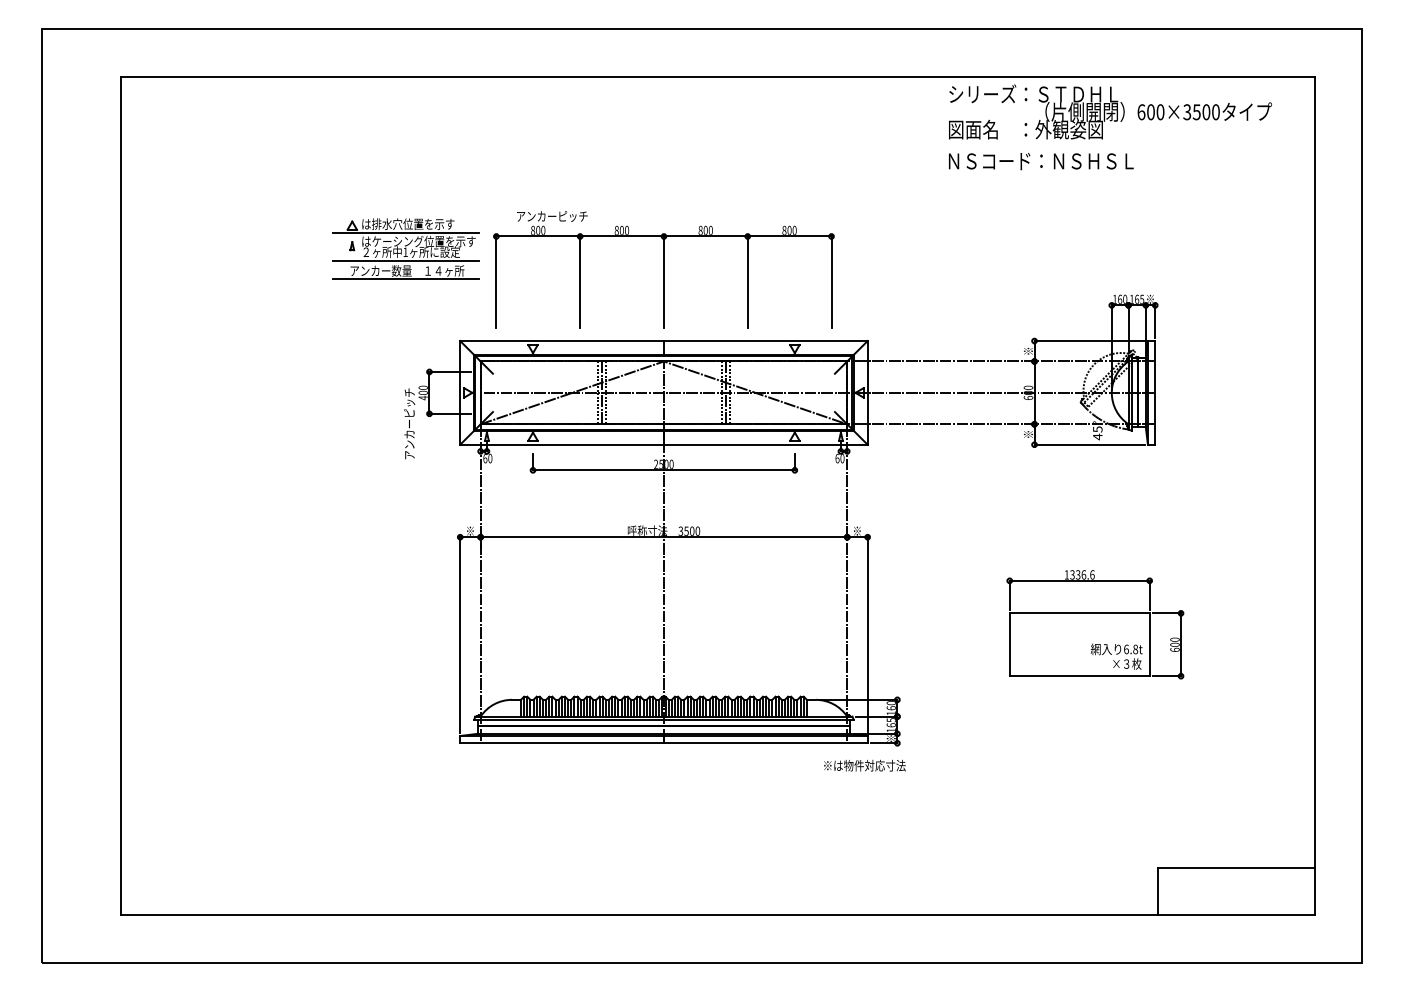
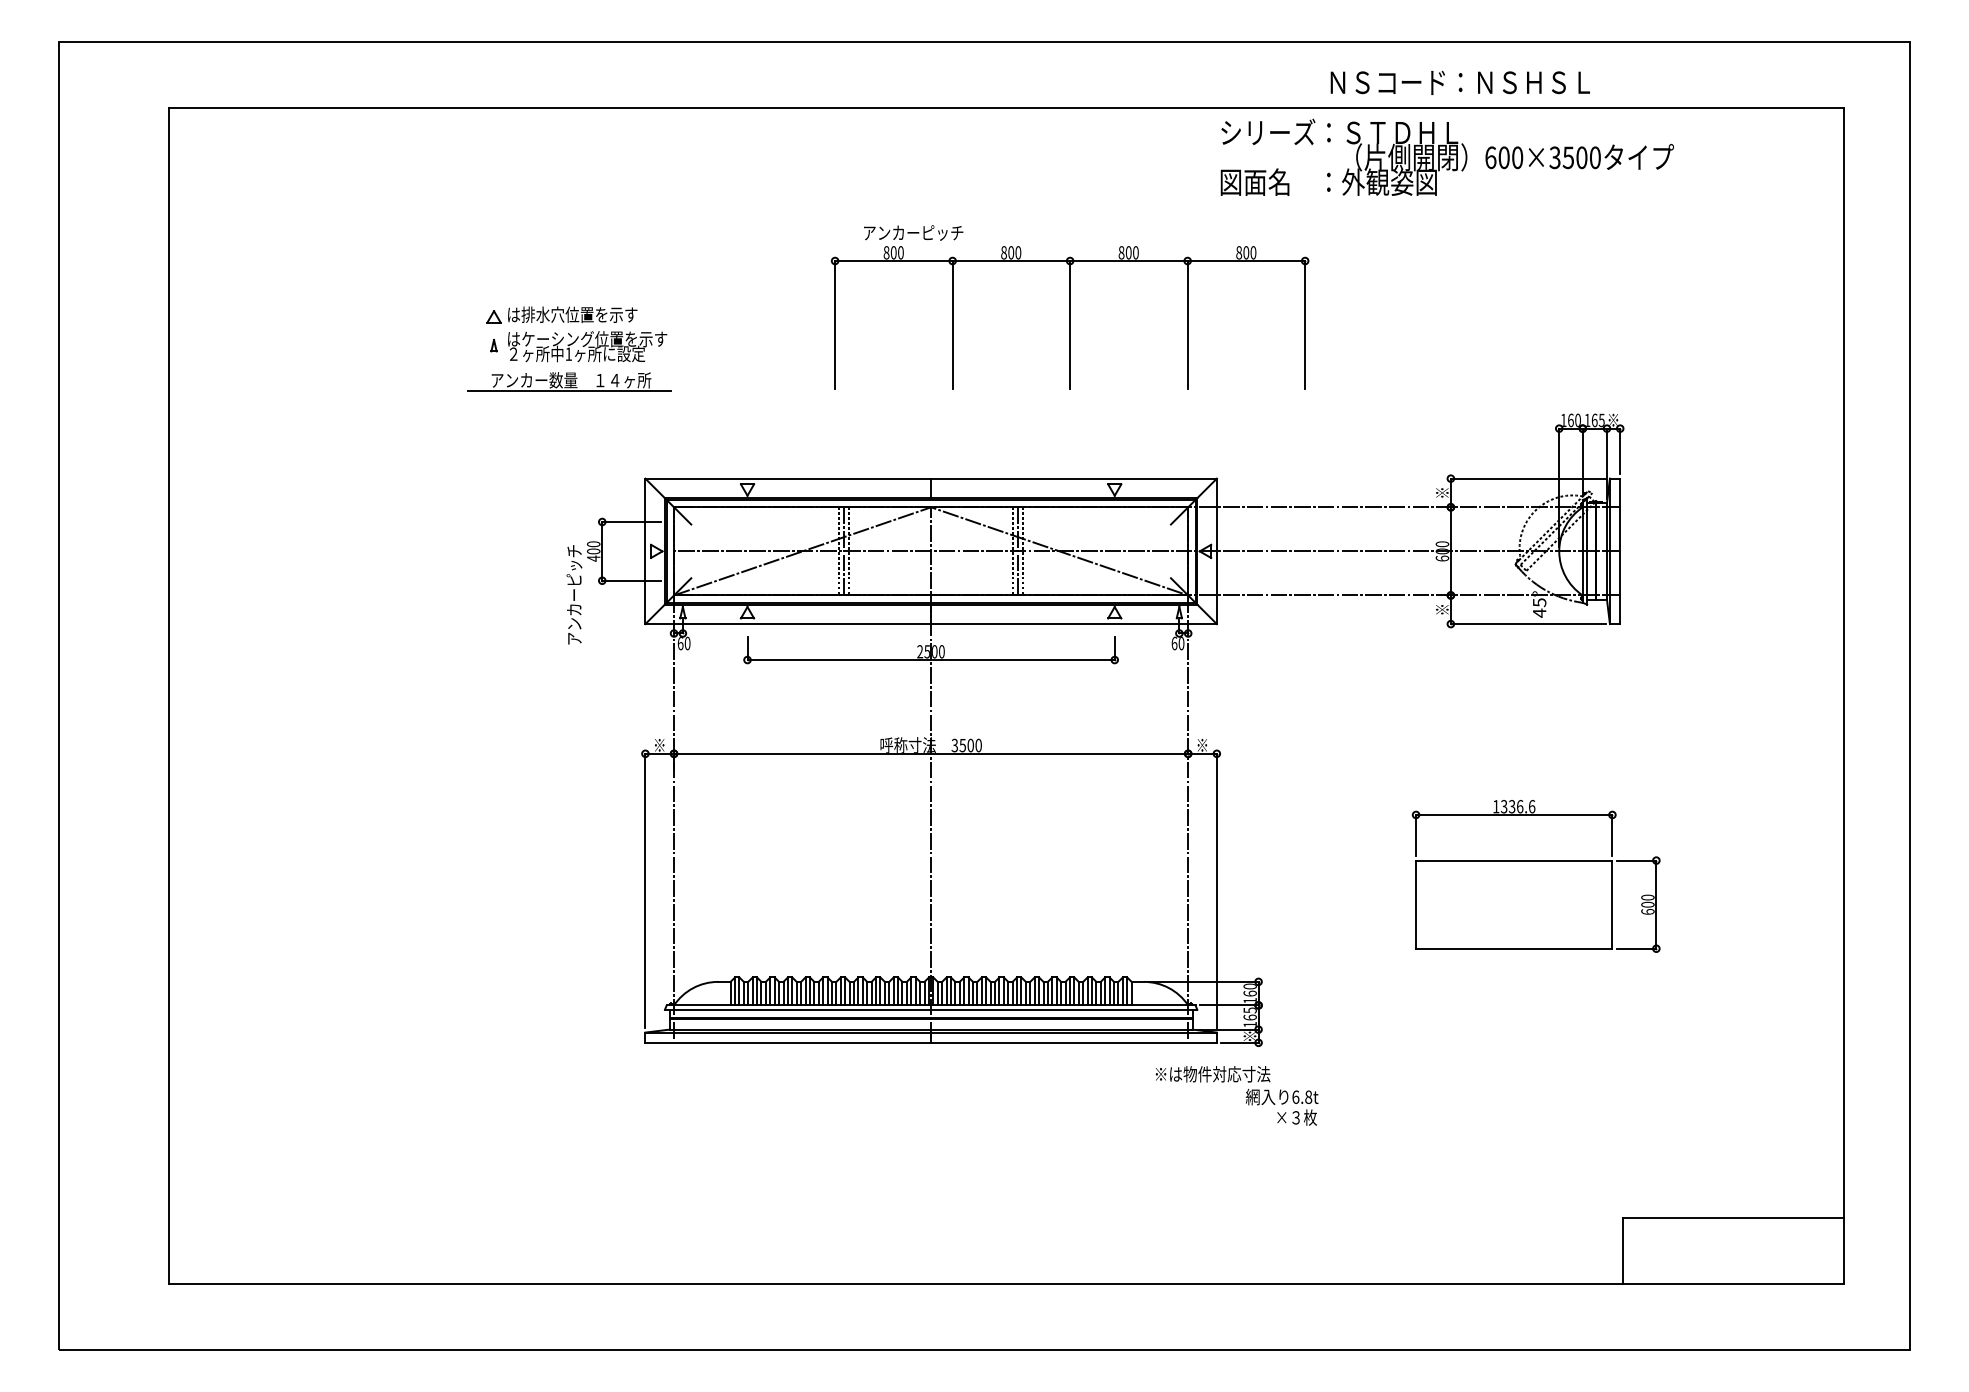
text: (1109, 111) -> (1446, 156), moved
text: (1040, 161) -> (1459, 82), moved
line: (406, 232) -> (569, 326), removed
line: (406, 260) -> (569, 365), removed
part: (663, 269) -> (1069, 307), moved
text: (1116, 656) -> (1281, 1107), moved

